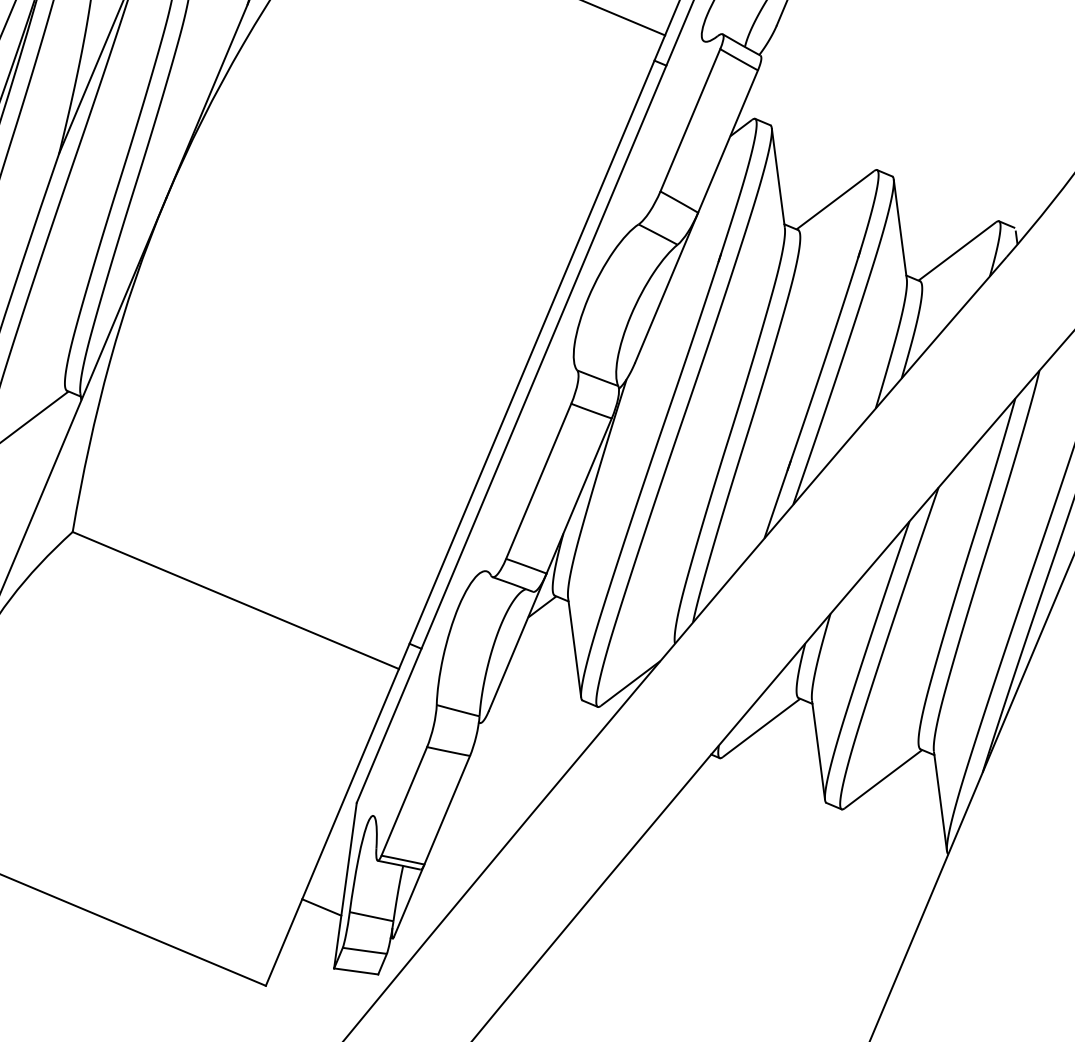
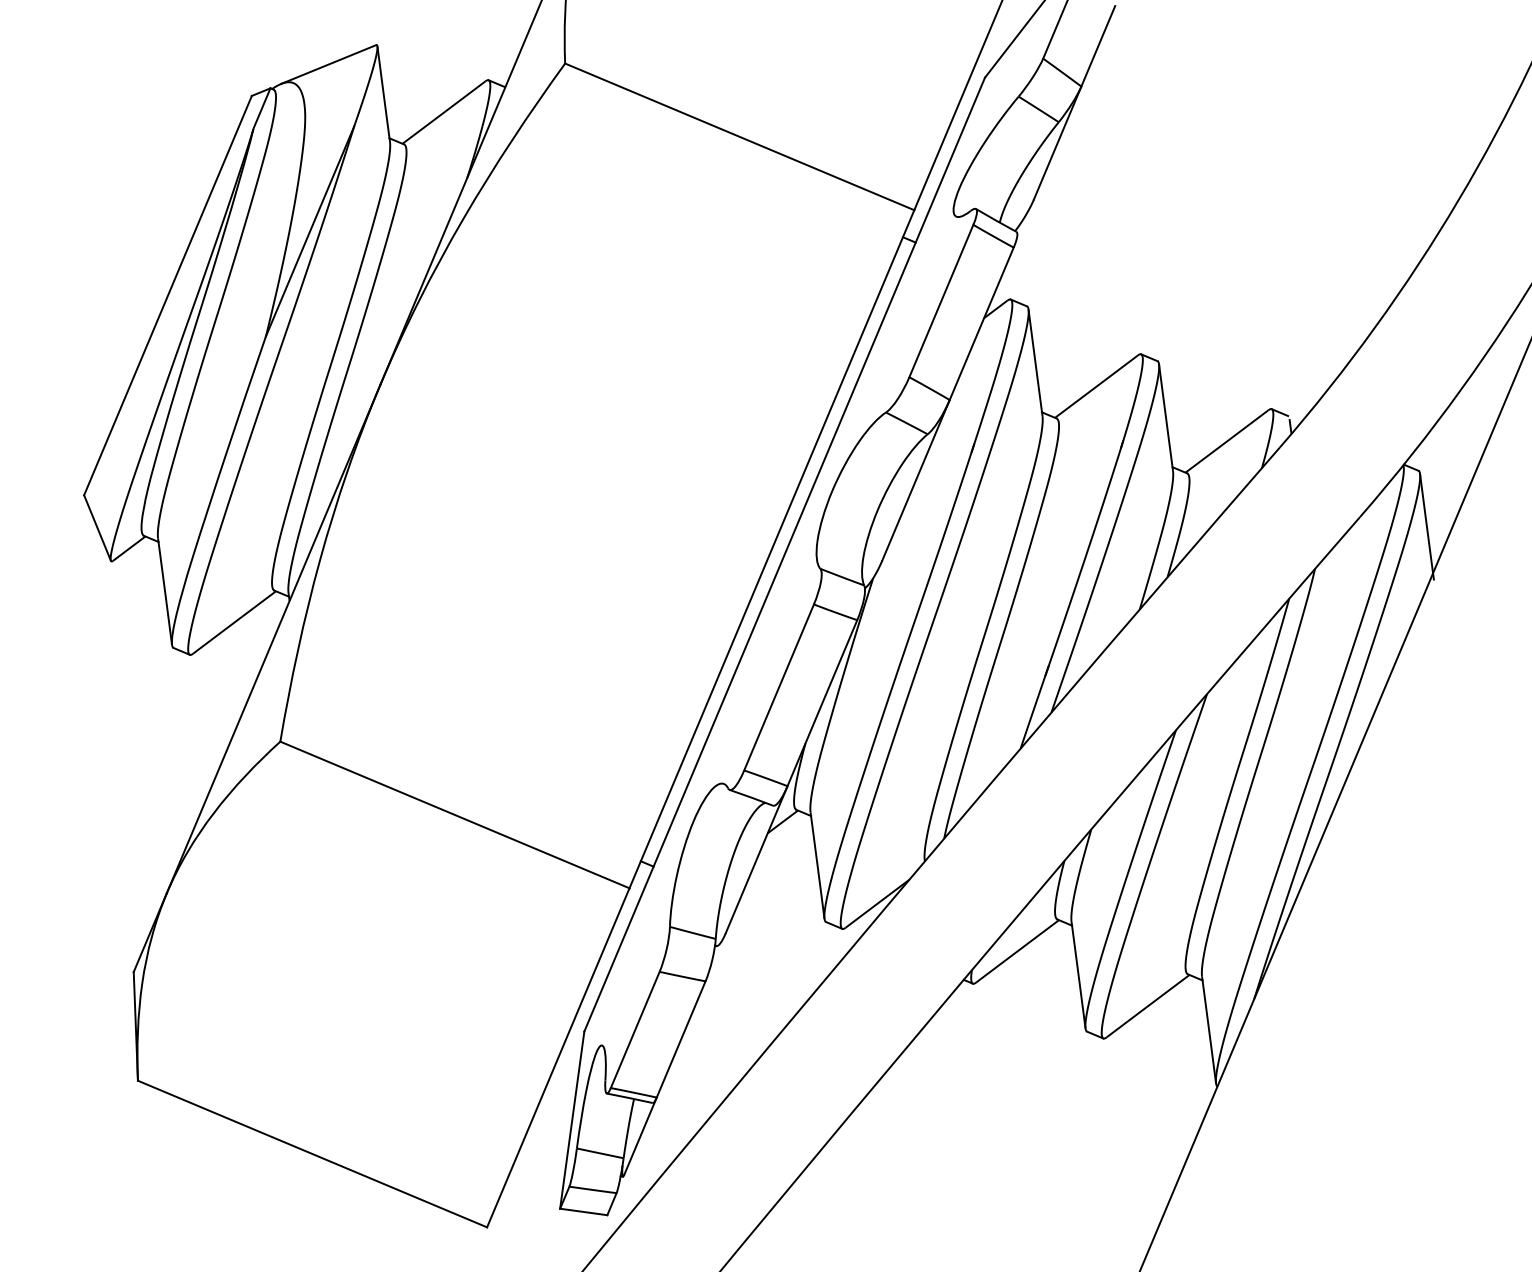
line: (321, 907) -> (546, 1143), removed

